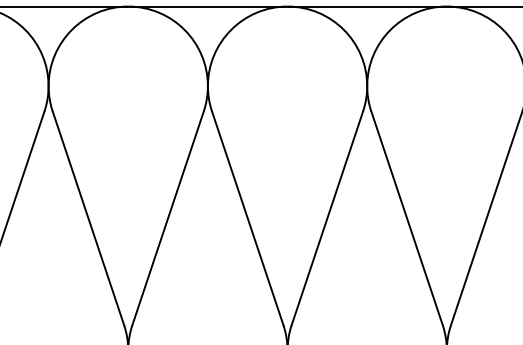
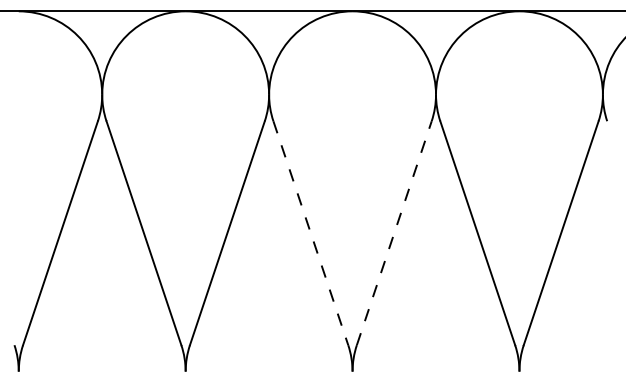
line: (327, 217) -> (394, 232), solid -> dashed
line: (248, 218) -> (311, 233), solid -> dashed

